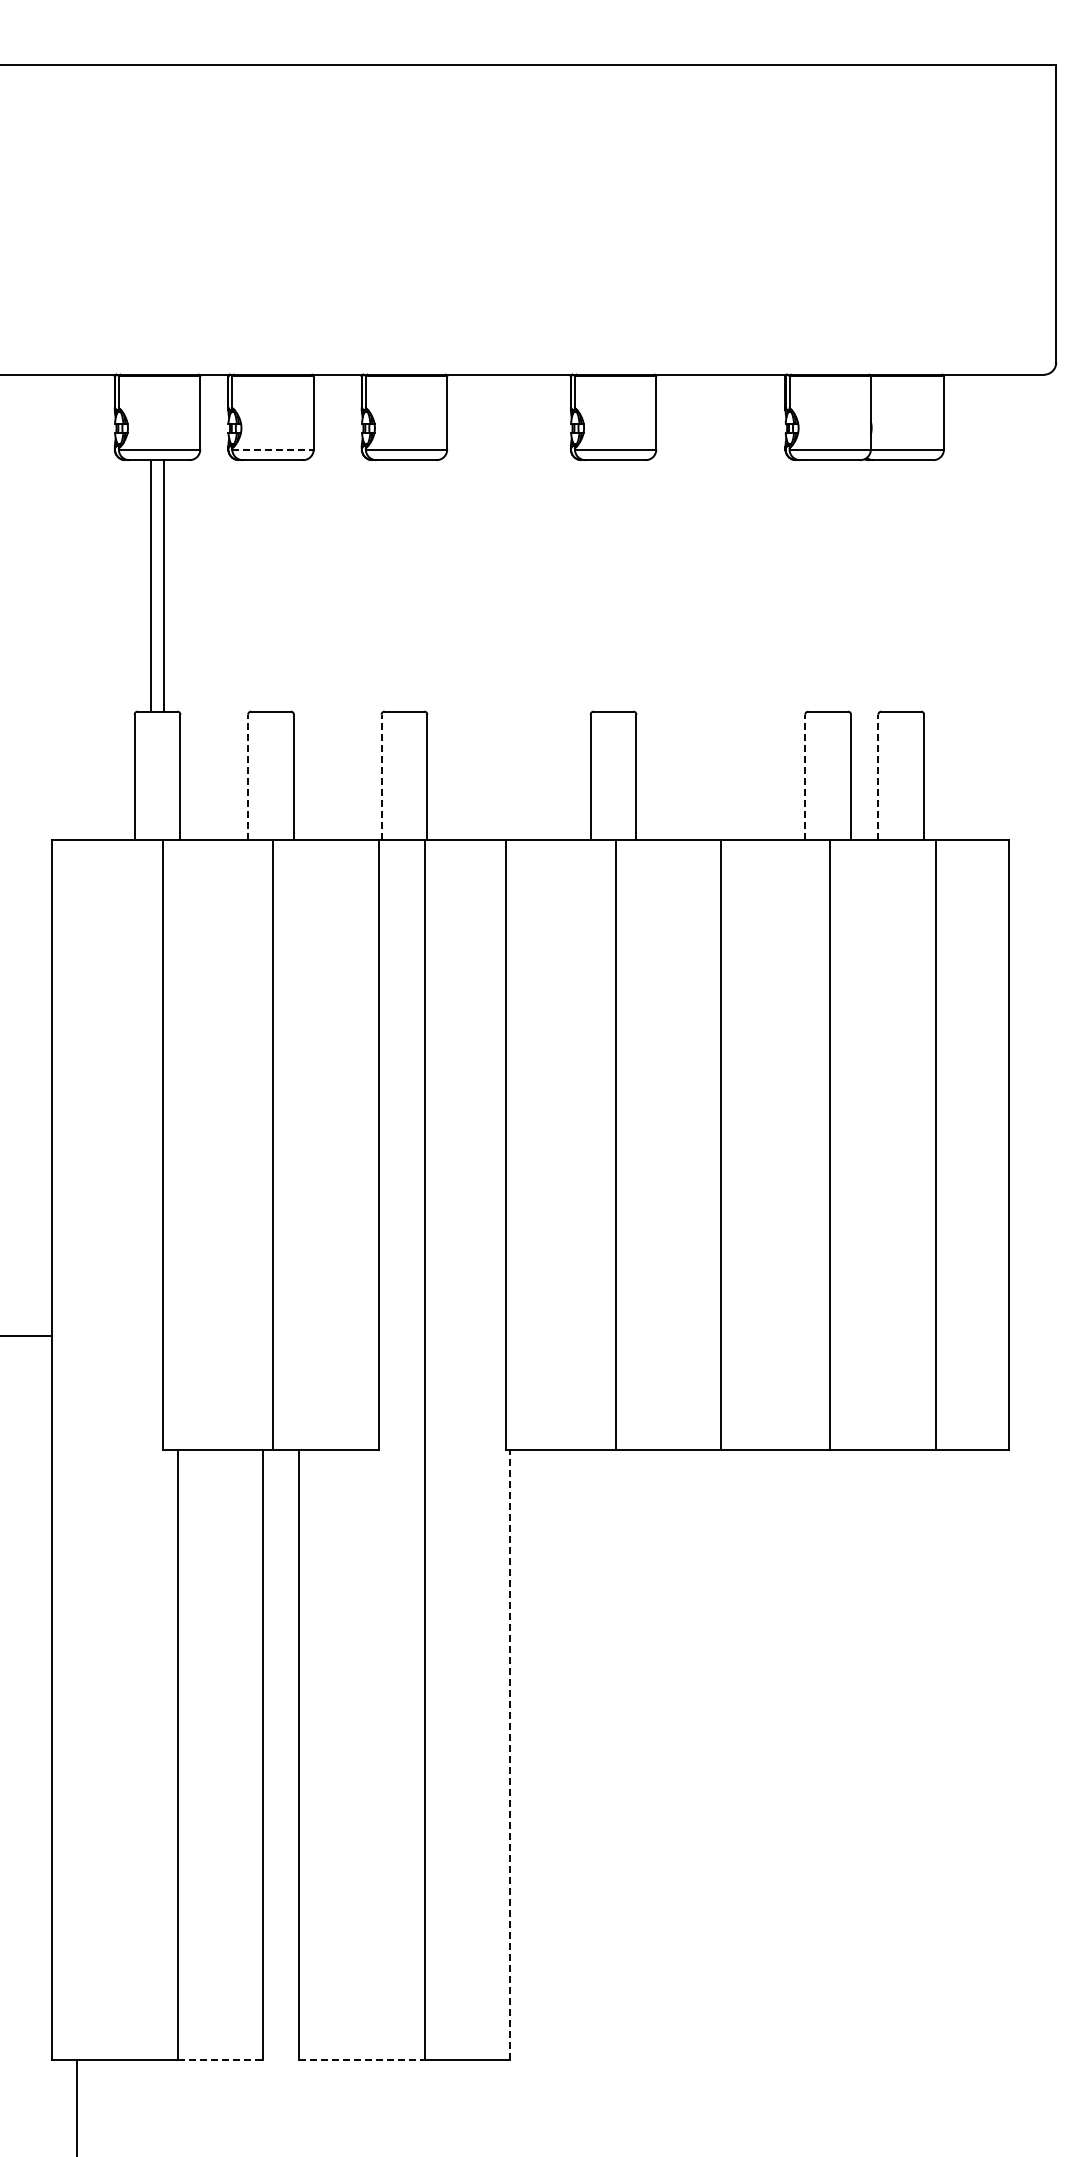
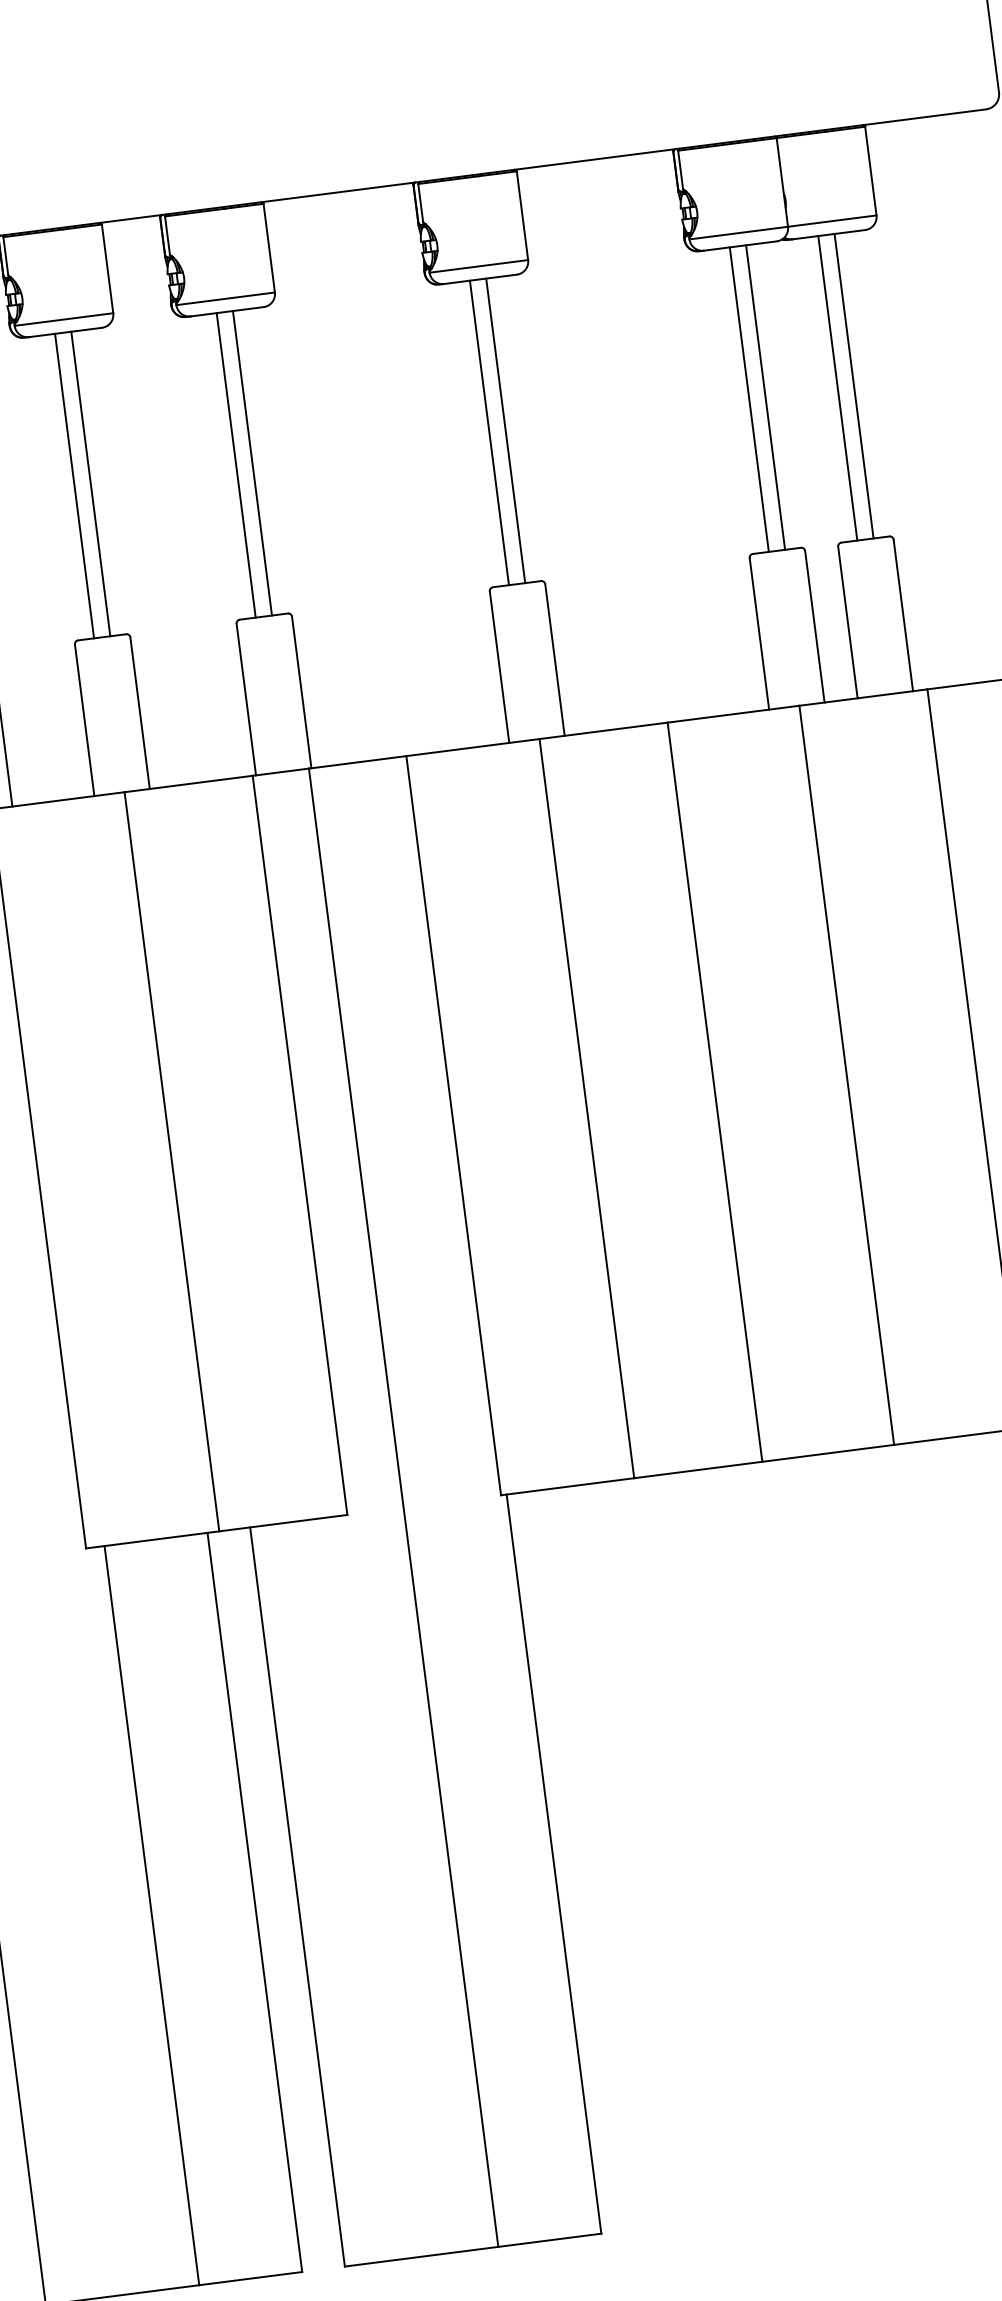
line: (273, 449) -> (64, 319), dashed -> solid
line: (264, 585) -> (74, 485), added
line: (277, 585) -> (90, 483), added
line: (397, 585) -> (235, 464), added
line: (411, 585) -> (252, 462), added
line: (606, 585) -> (488, 432), added
line: (620, 585) -> (505, 430), added
line: (821, 585) -> (749, 399), added
line: (834, 585) -> (765, 397), added
line: (894, 585) -> (837, 387), added
line: (907, 585) -> (853, 385), added
line: (248, 777) -> (85, 720), dashed -> solid
line: (381, 777) -> (246, 699), dashed -> solid
line: (805, 777) -> (759, 634), dashed -> solid
line: (878, 777) -> (848, 622), dashed -> solid
line: (510, 1754) -> (554, 1863), dashed -> solid
line: (220, 2060) -> (250, 2278), dashed -> solid
line: (362, 2060) -> (422, 2256), dashed -> solid

